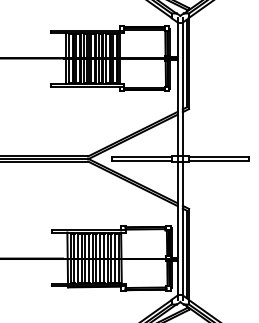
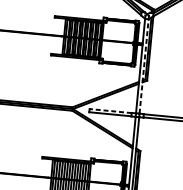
line: (182, 89) -> (143, 66), solid -> dashed
line: (141, 156) -> (110, 110), solid -> dashed

